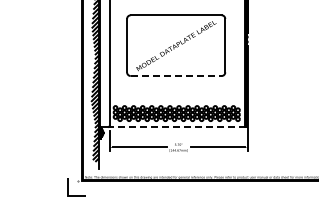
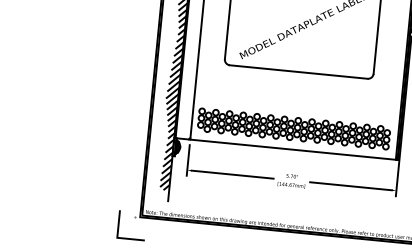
line: (176, 76) -> (299, 72), dashed -> solid
line: (177, 127) -> (293, 150), dashed -> solid

